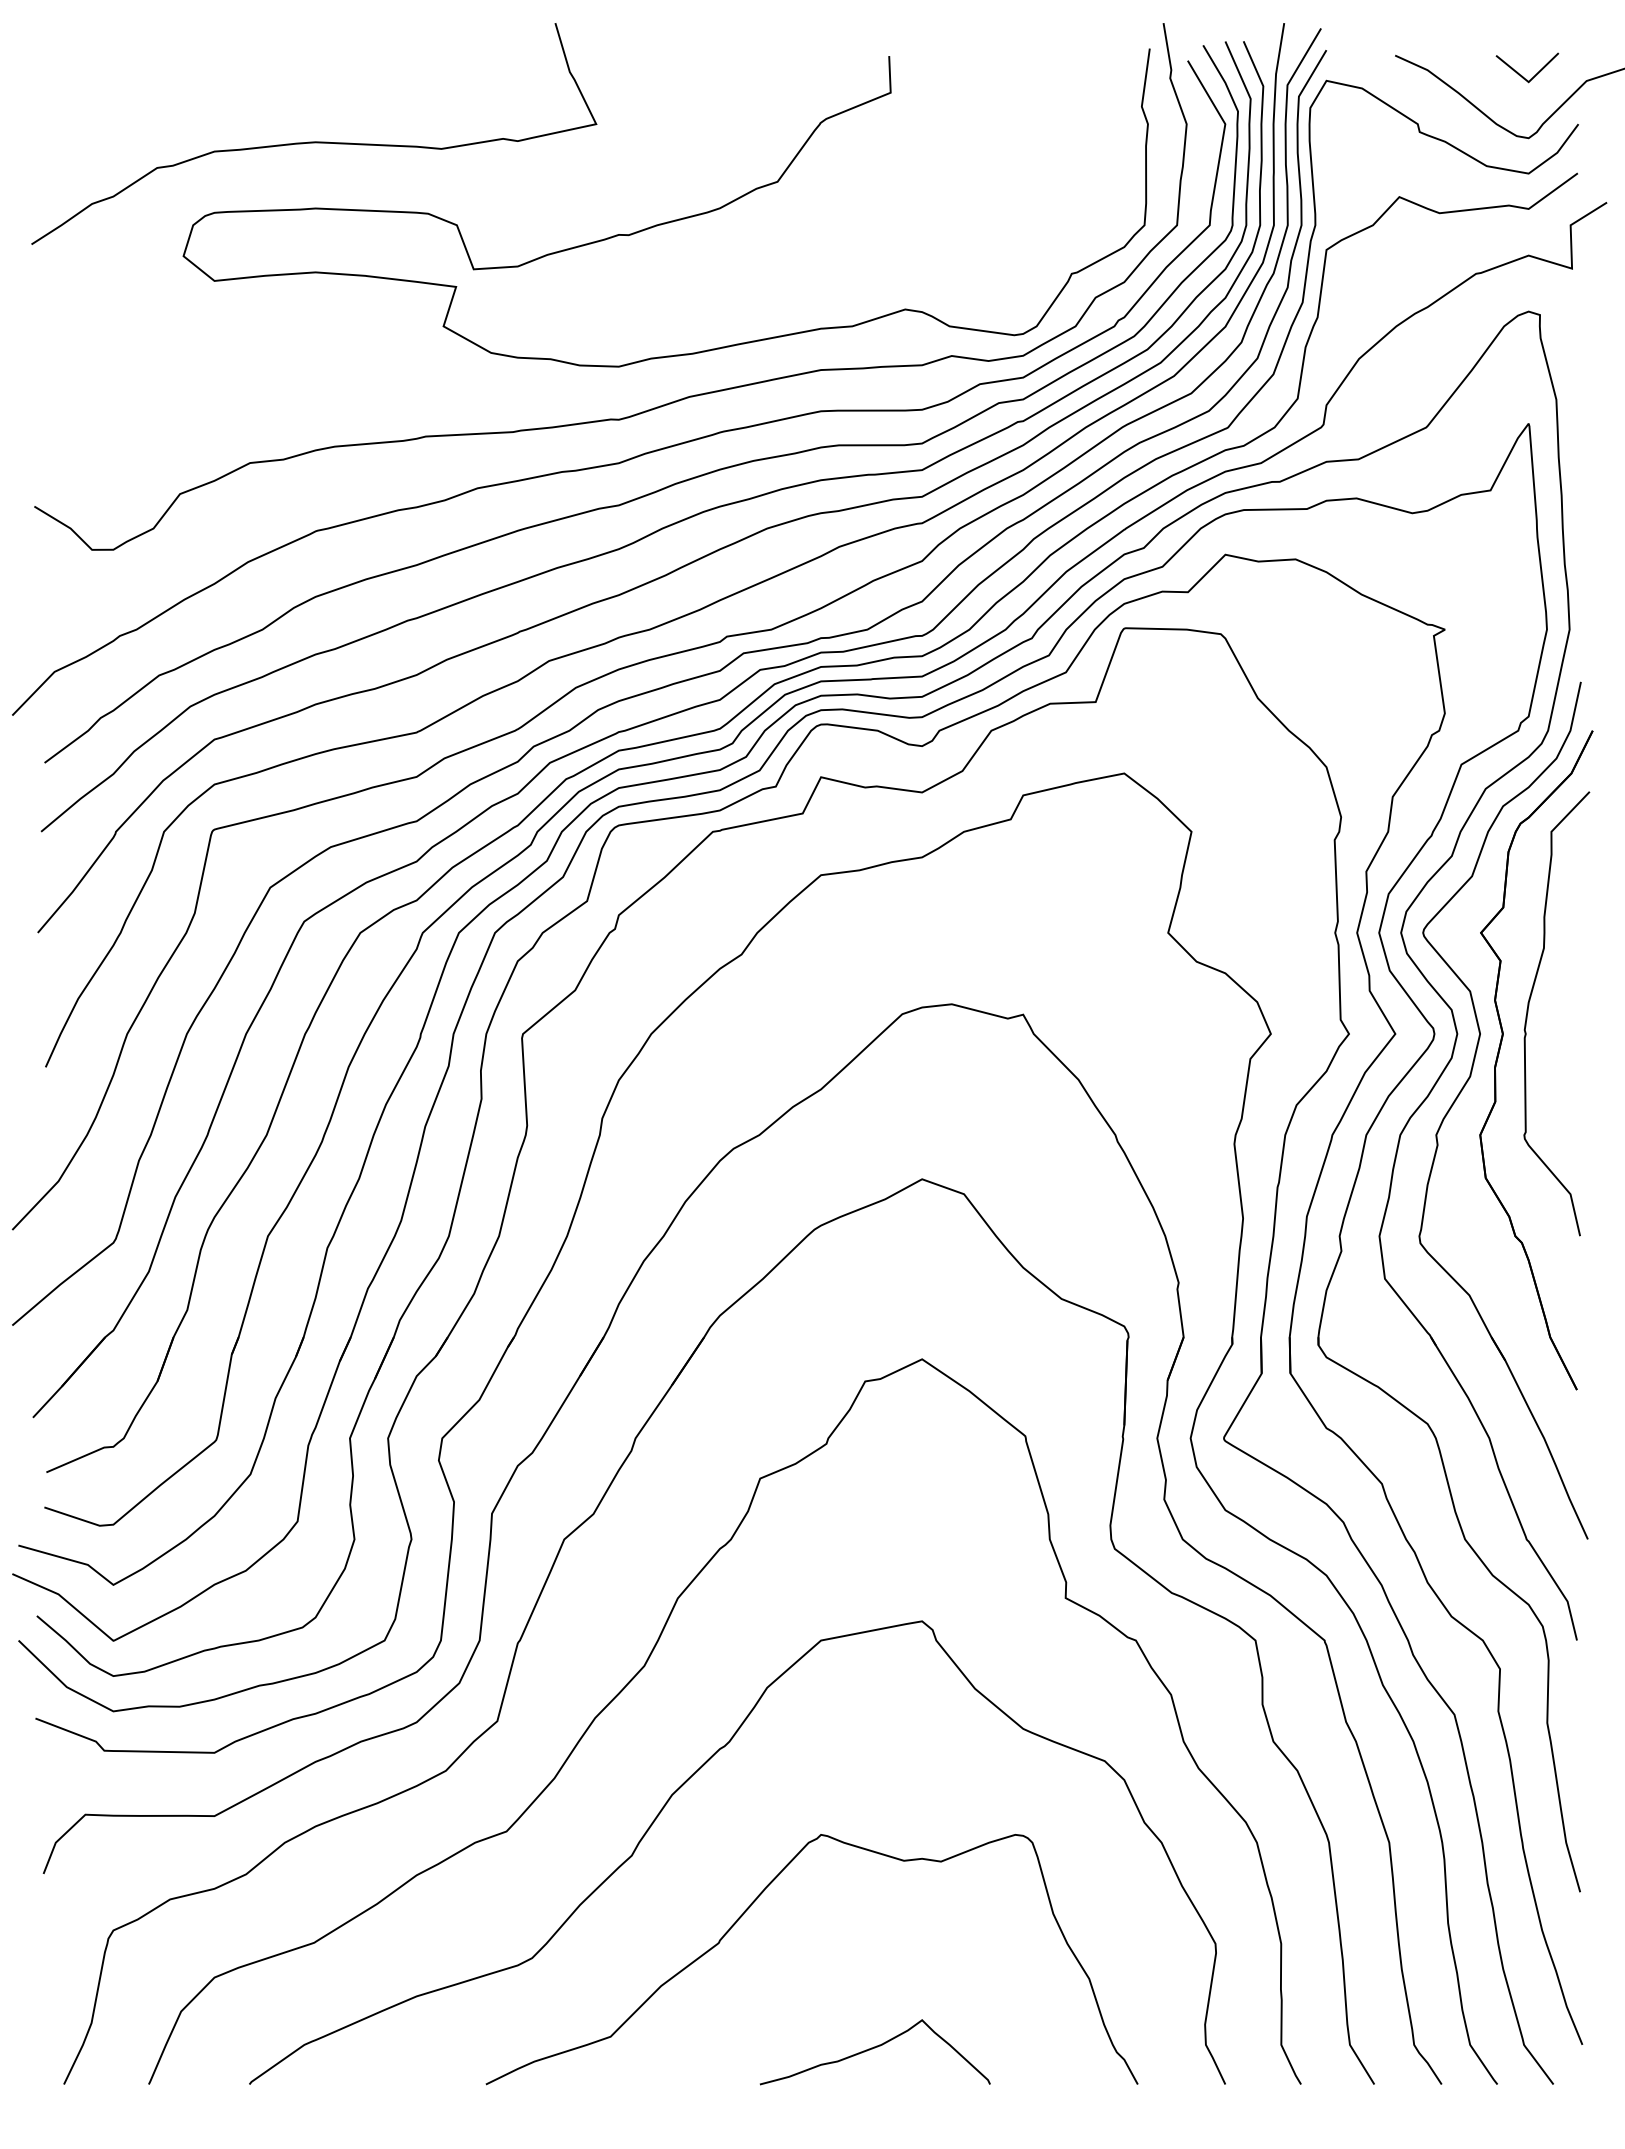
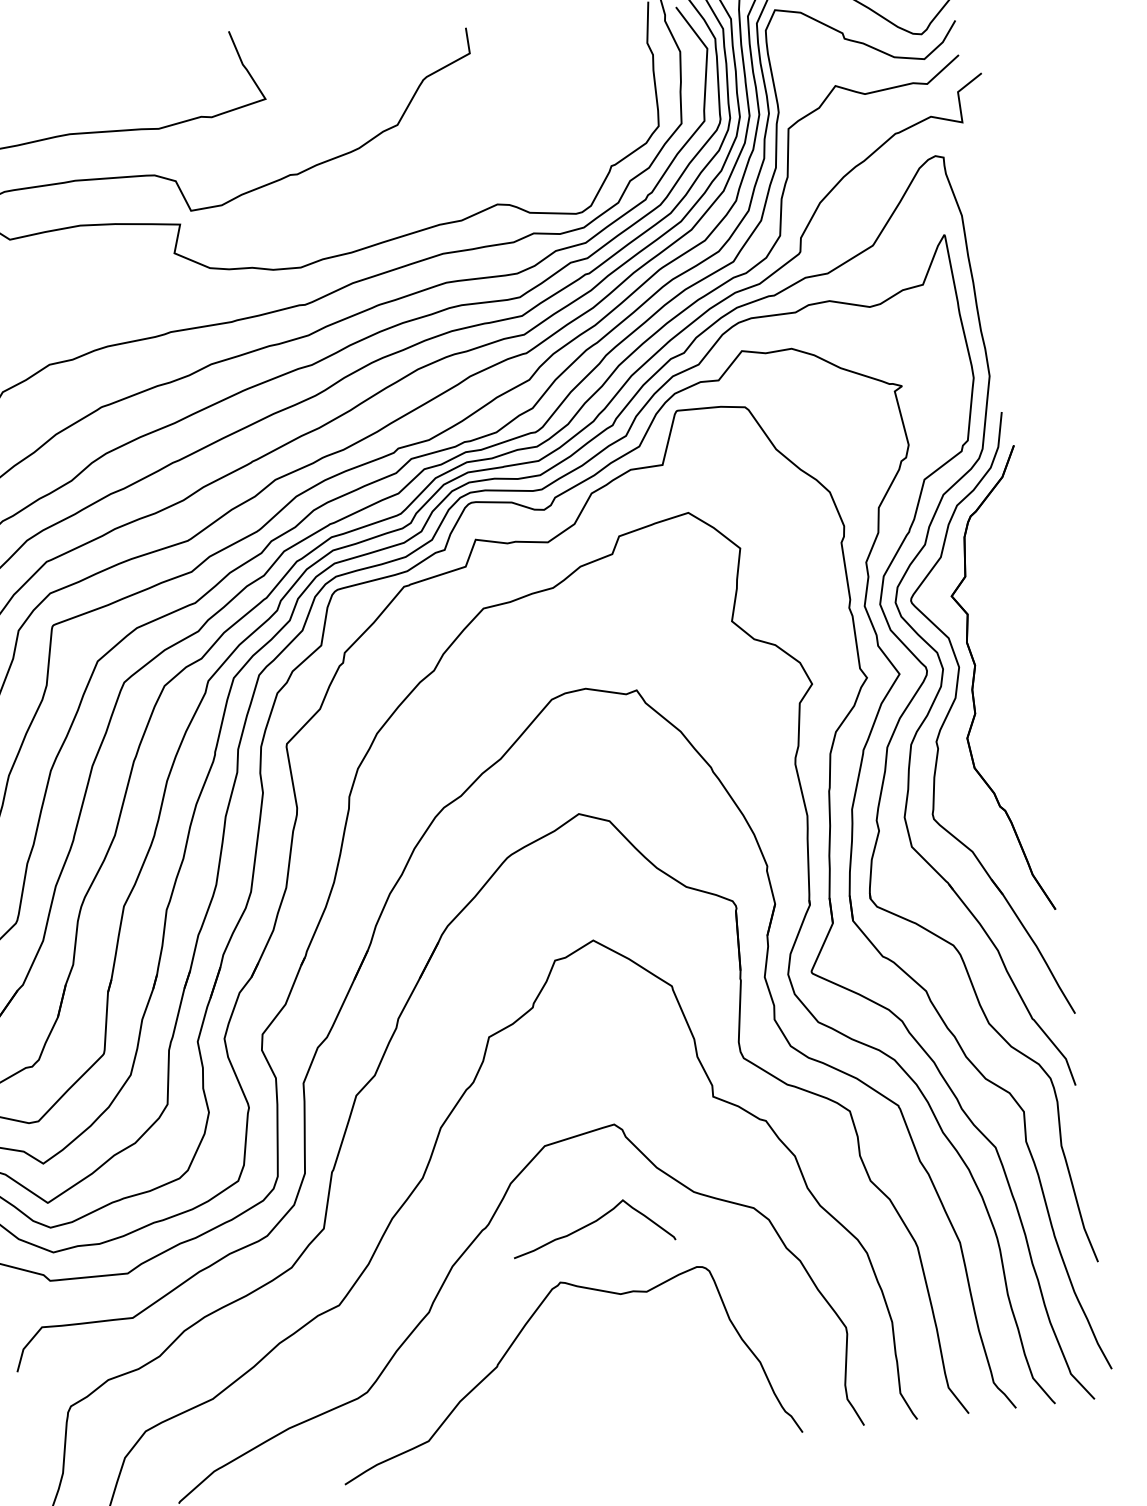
curve: (1528, 1012) -> (991, 648), removed
curve: (872, 2049) -> (590, 1224), moved

